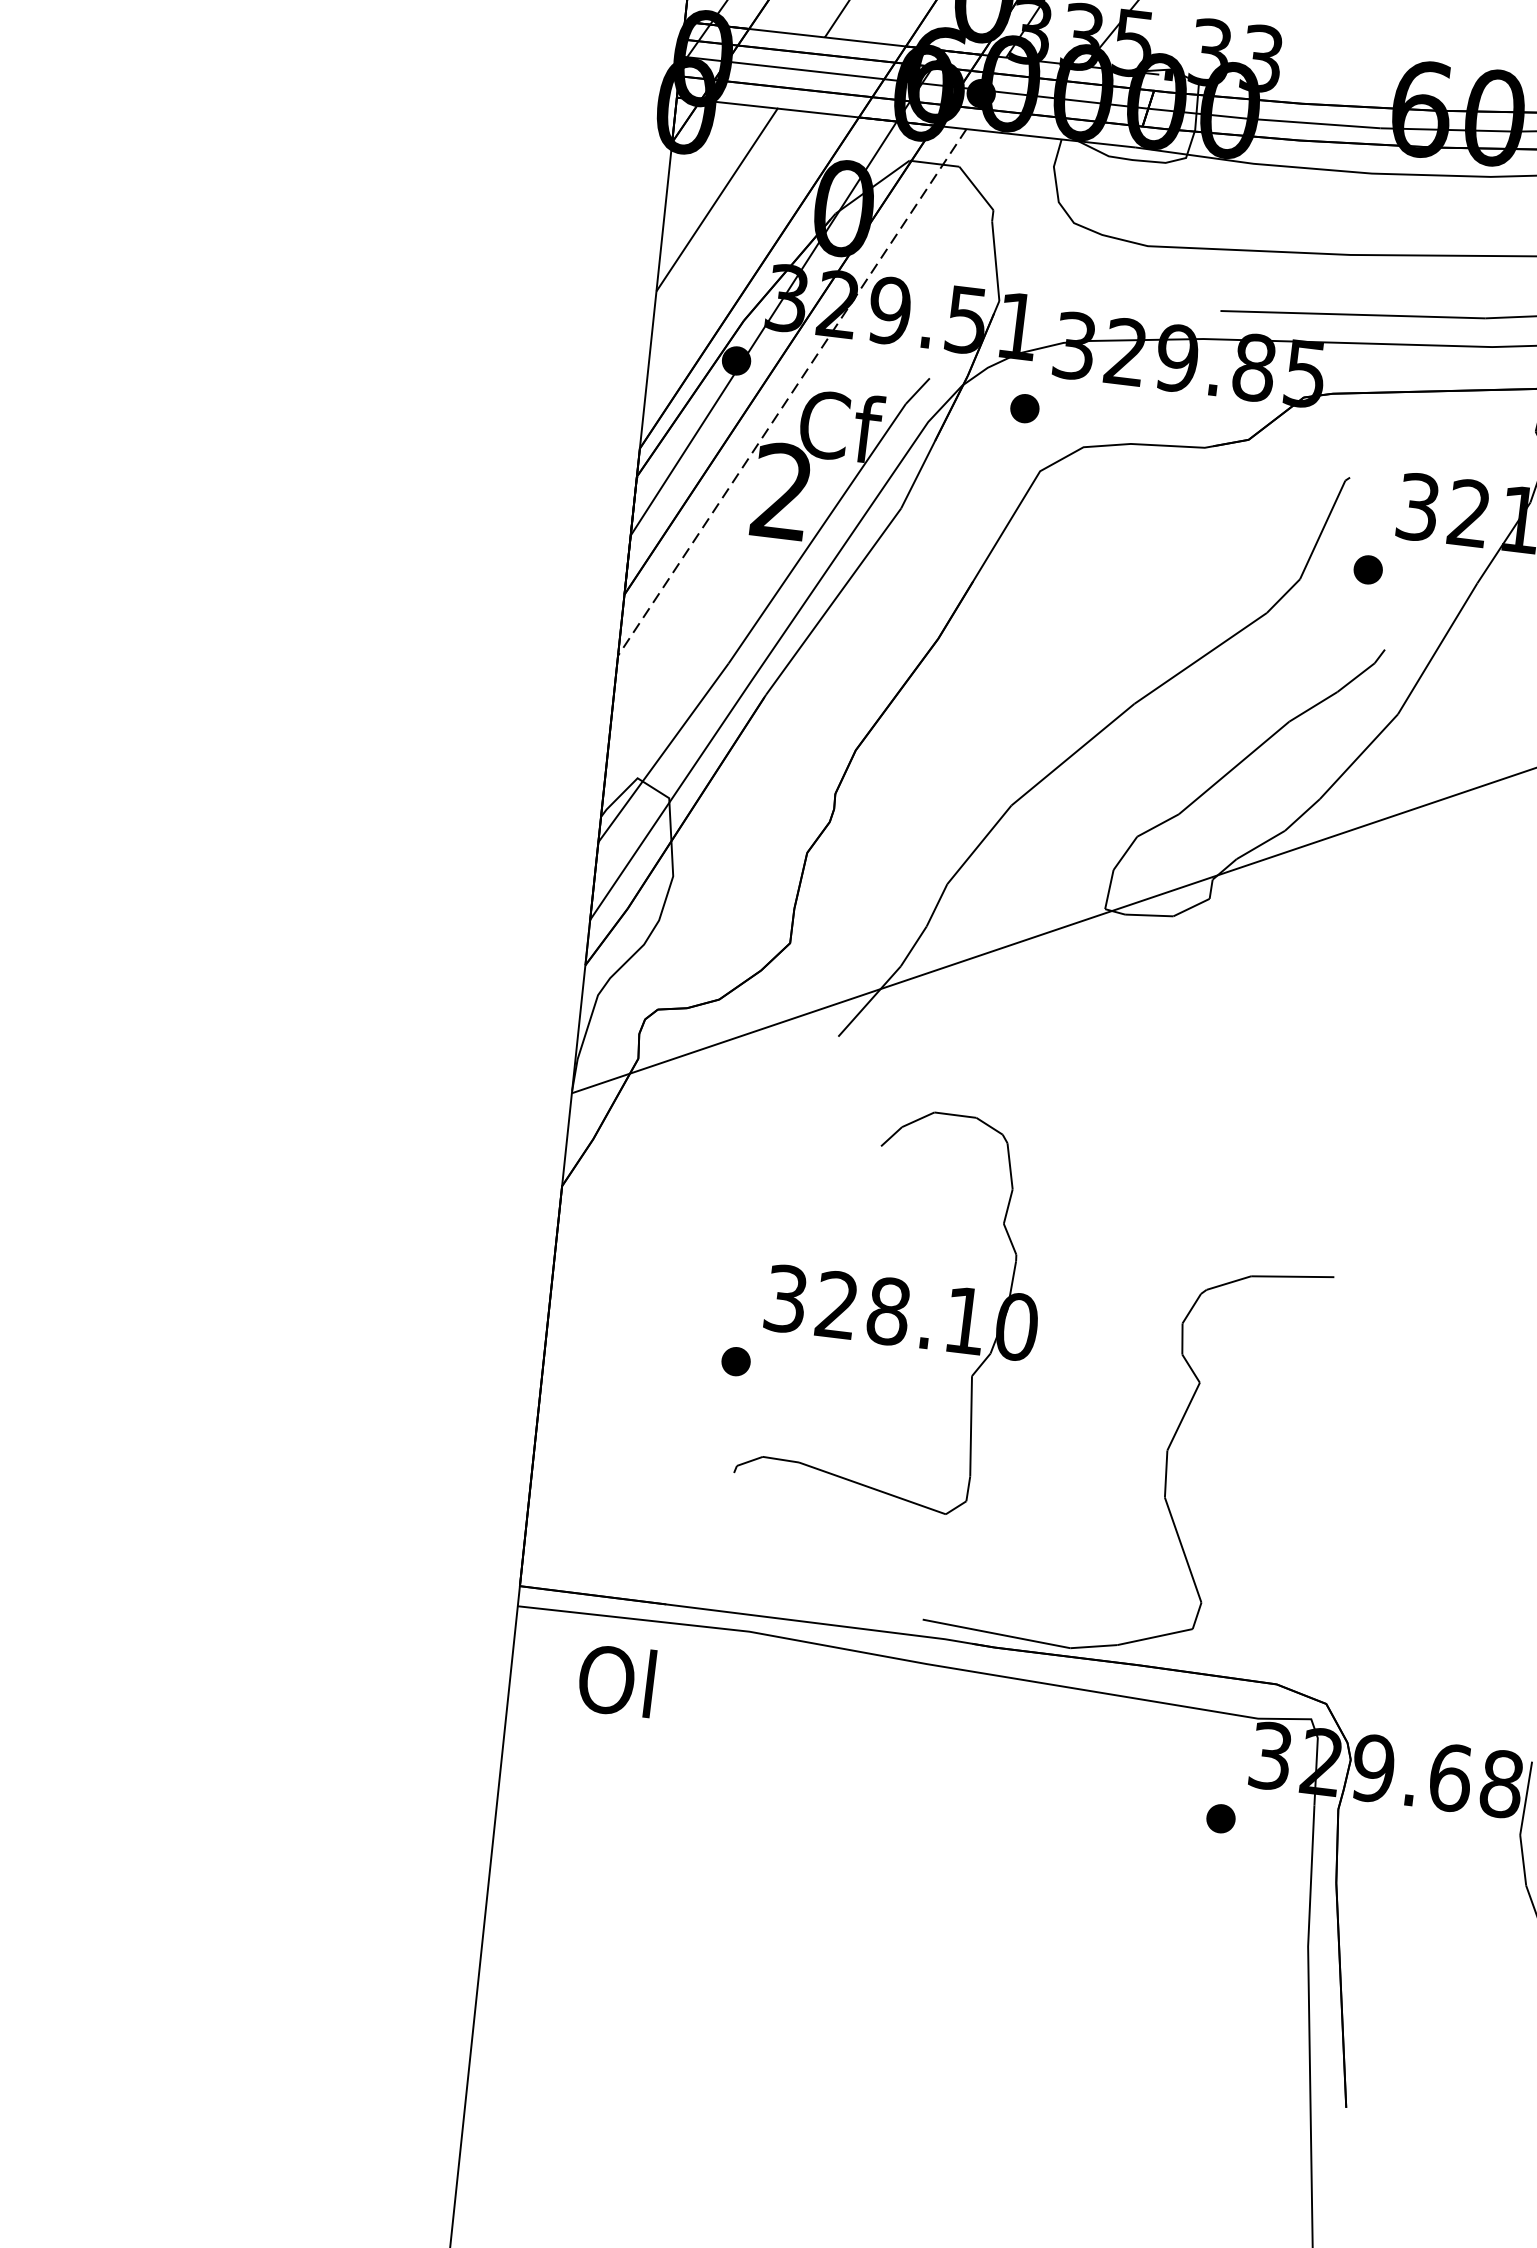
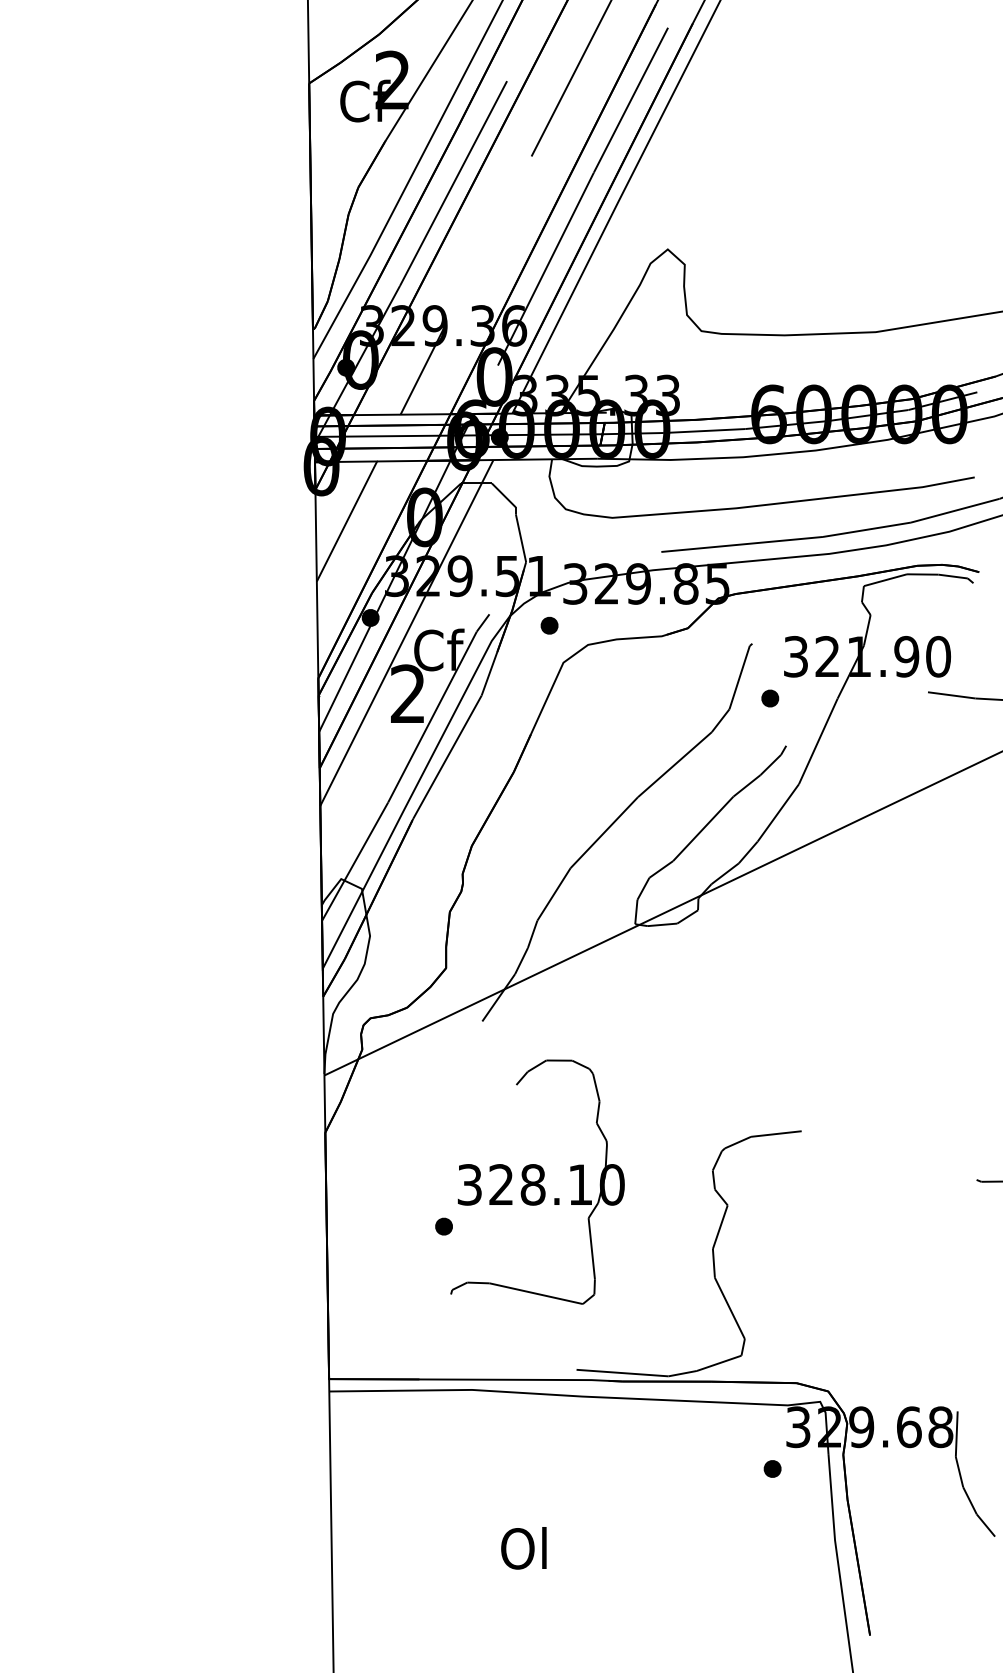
line: (791, 393) -> (406, 633), dashed -> solid
text: (616, 1680) -> (523, 1548), moved

